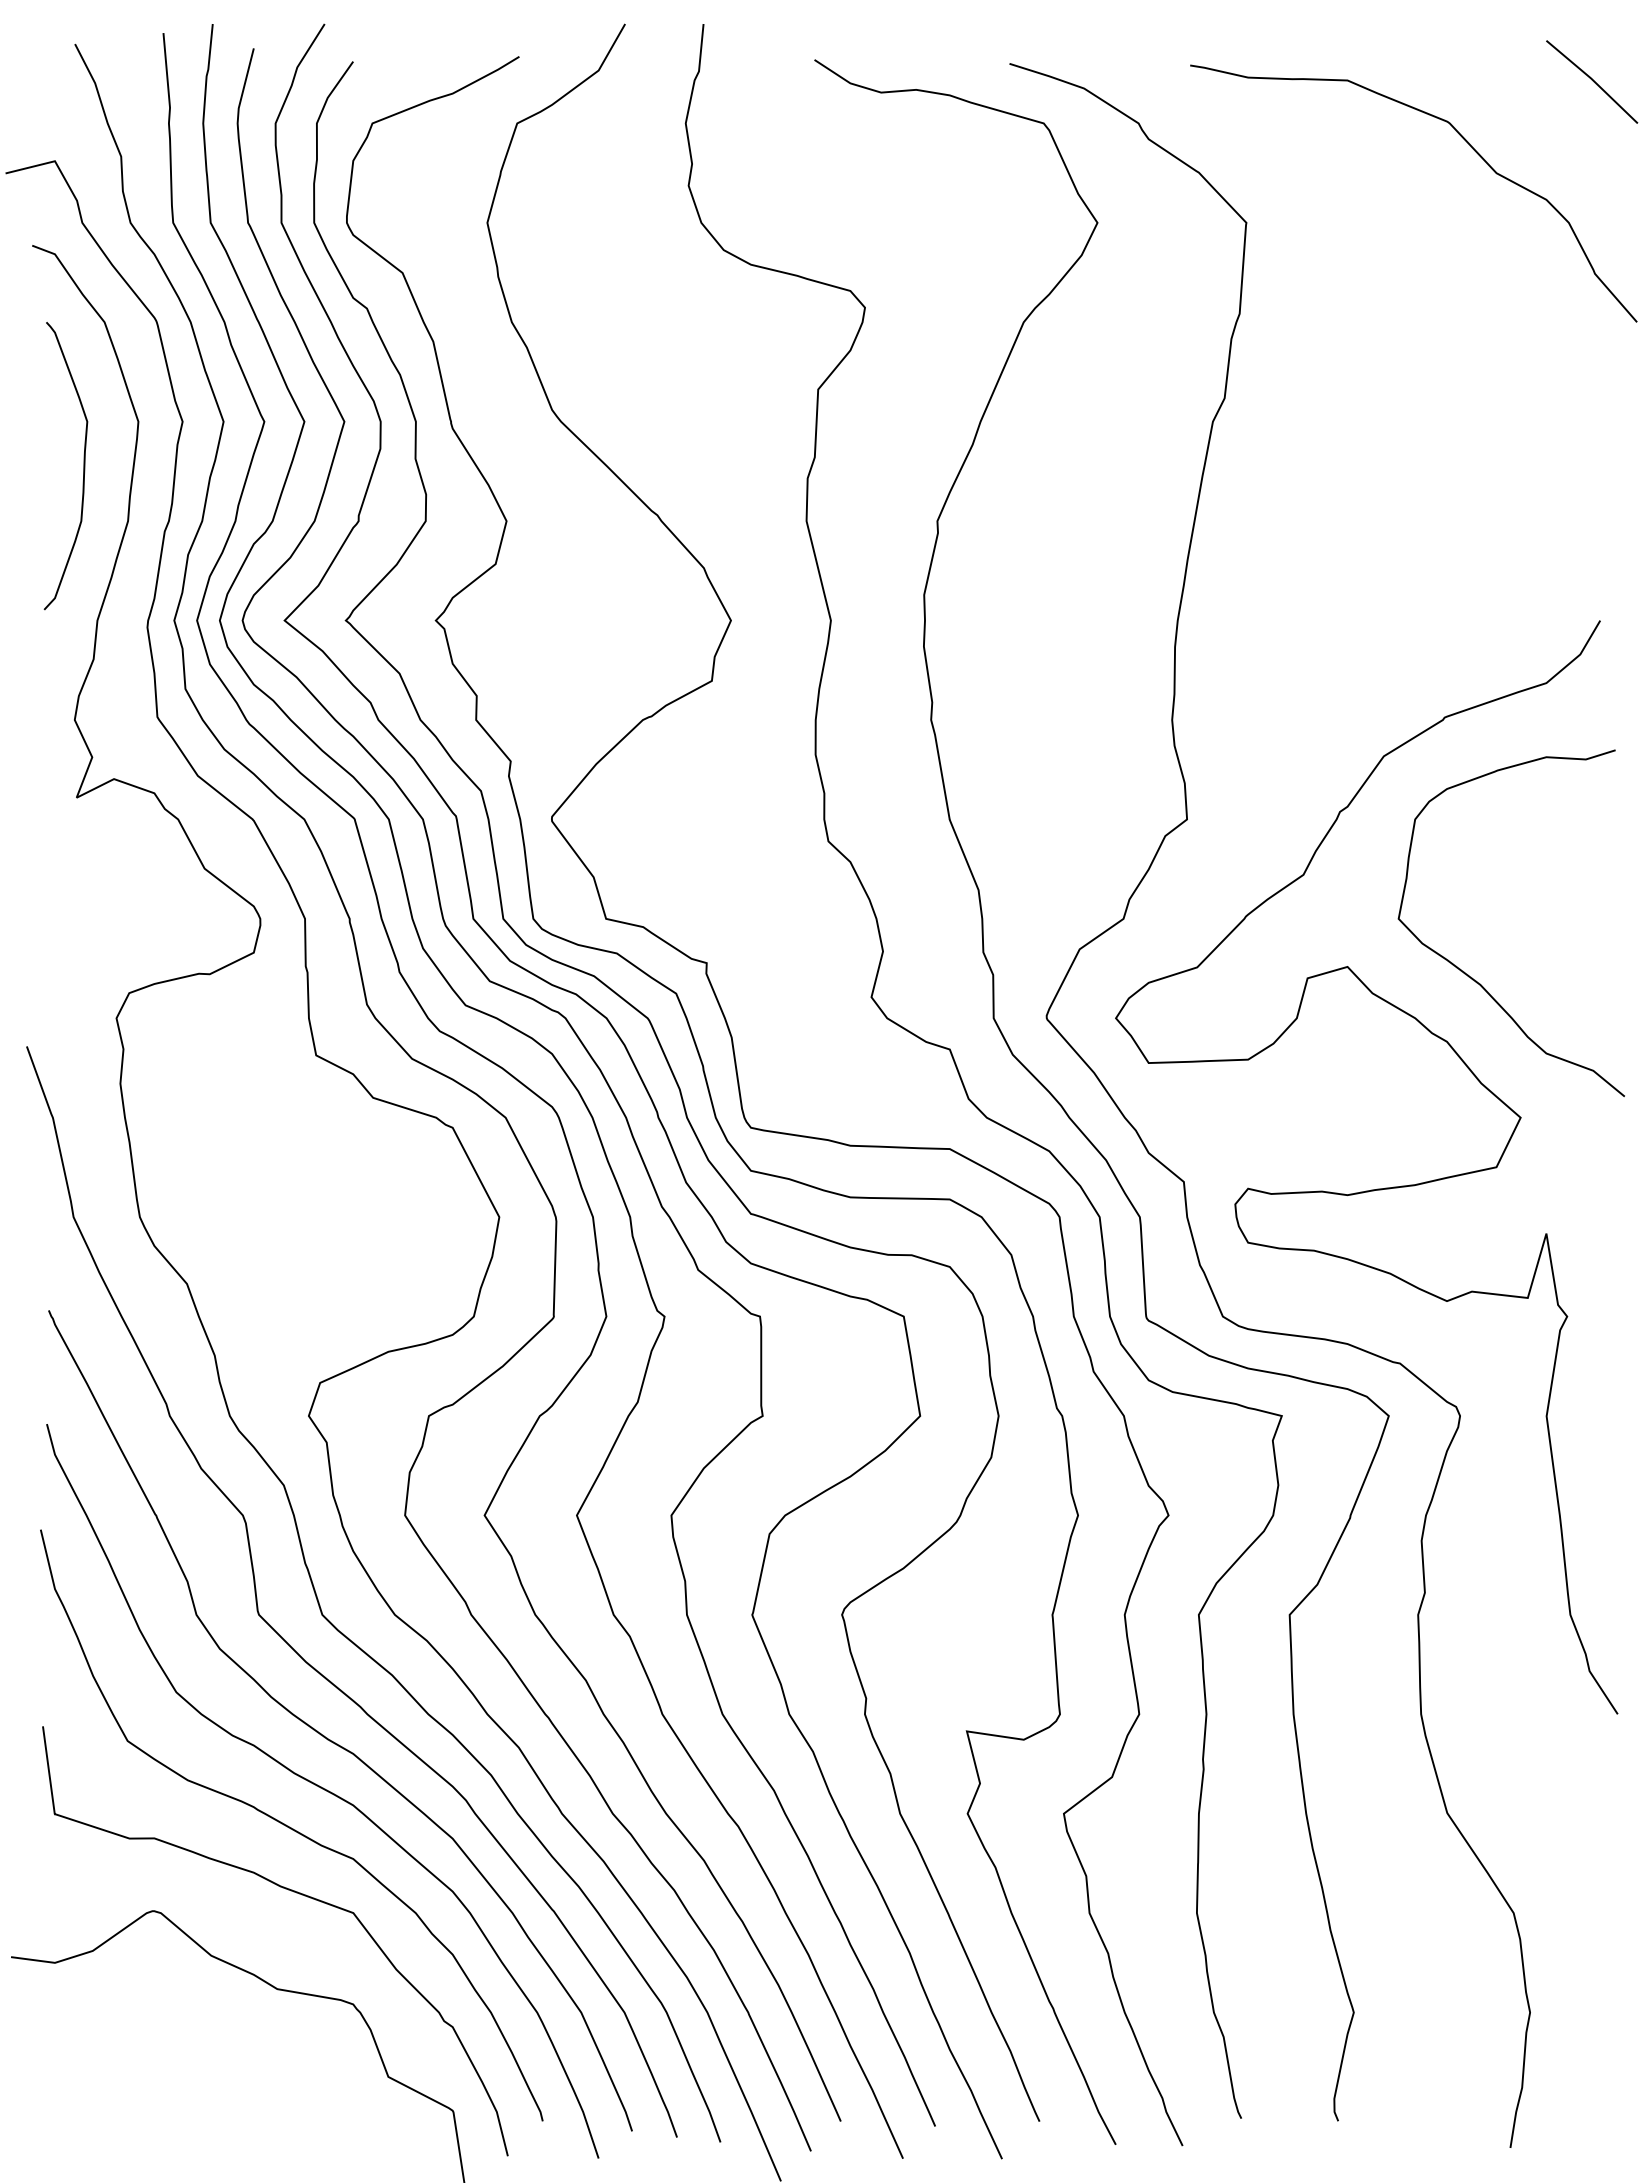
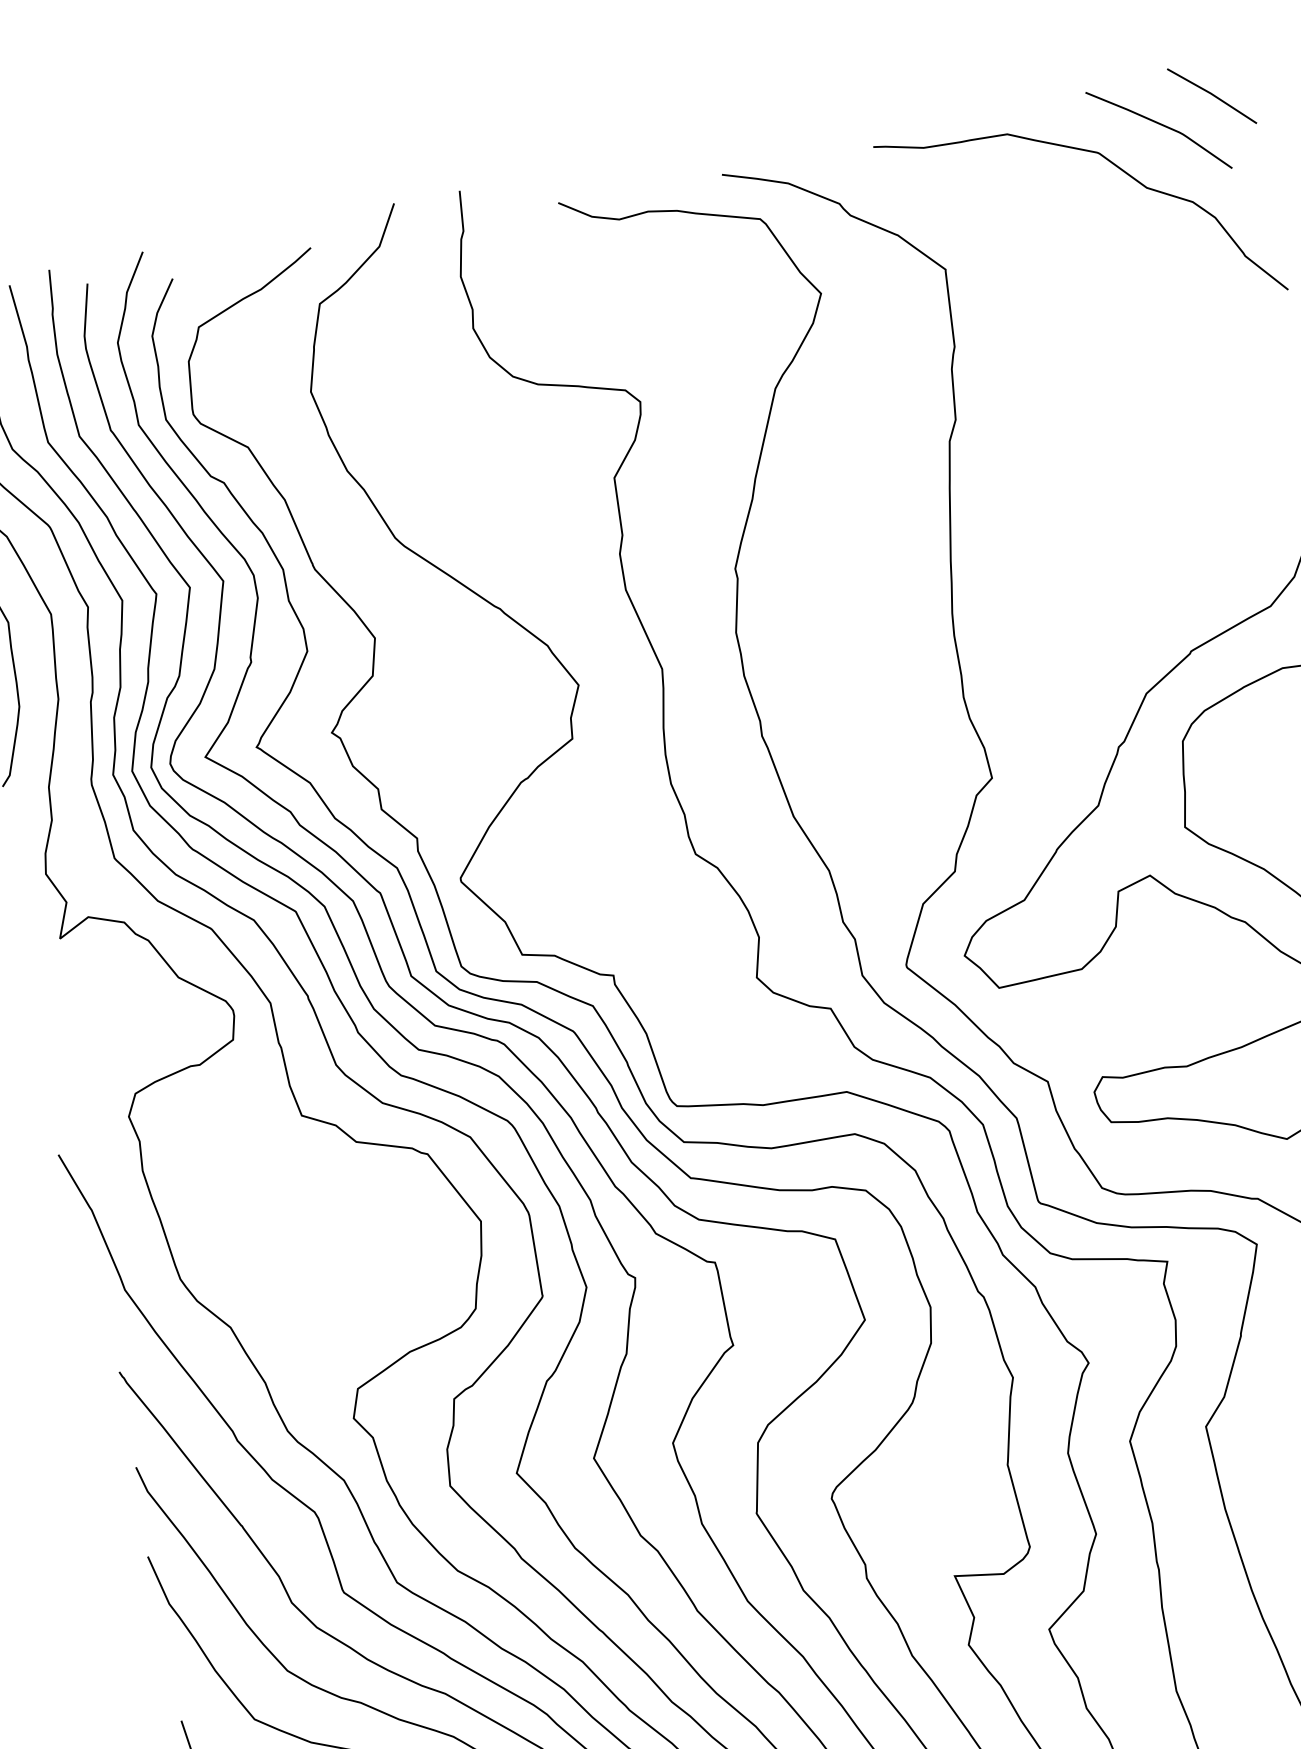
curve: (1525, 103) -> (1159, 124), added

